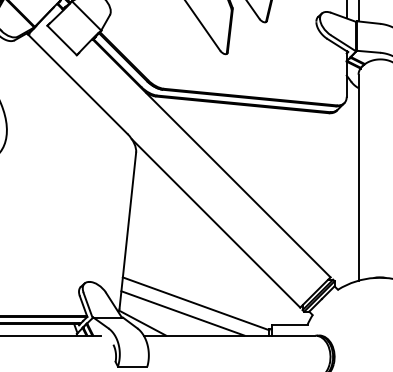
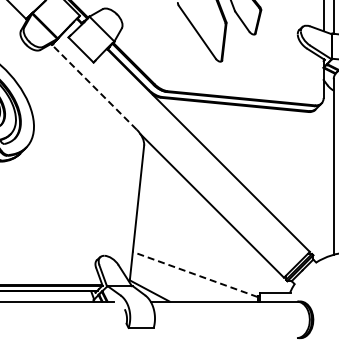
line: (76, 83) -> (93, 86), solid -> dashed
line: (195, 303) -> (194, 274), solid -> dashed
line: (182, 313) -> (183, 282), removed

